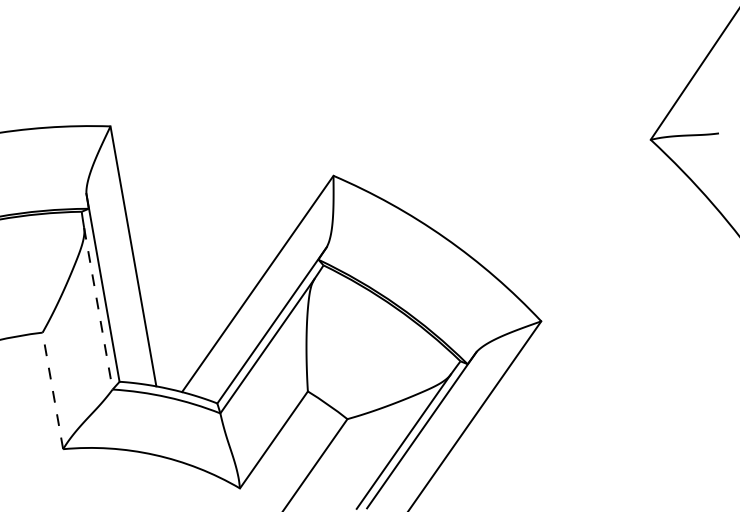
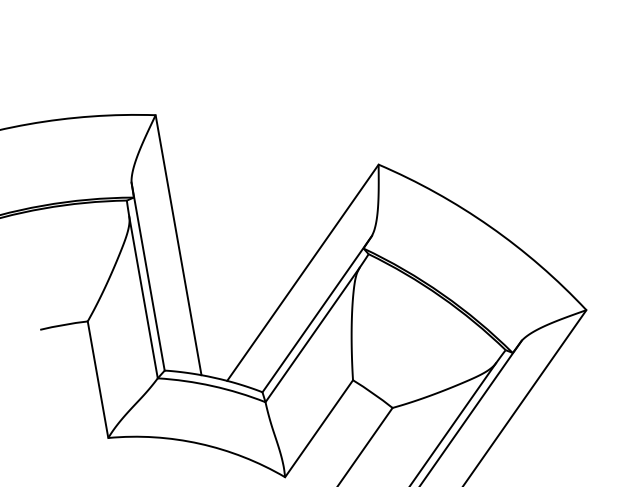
line: (98, 309) -> (143, 298), dashed -> solid
line: (52, 390) -> (97, 379), dashed -> solid

